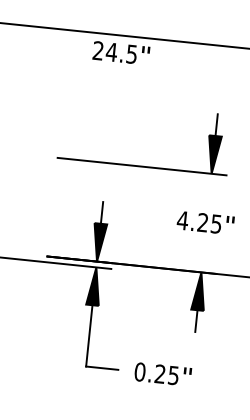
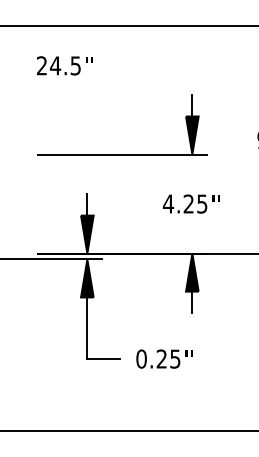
text: (120, 52) -> (64, 65), moved

